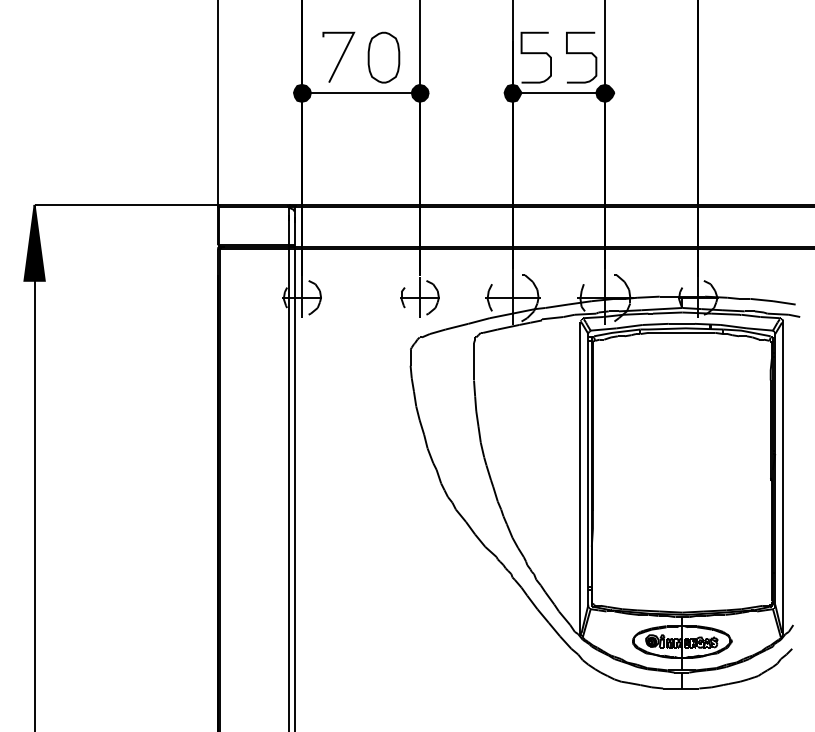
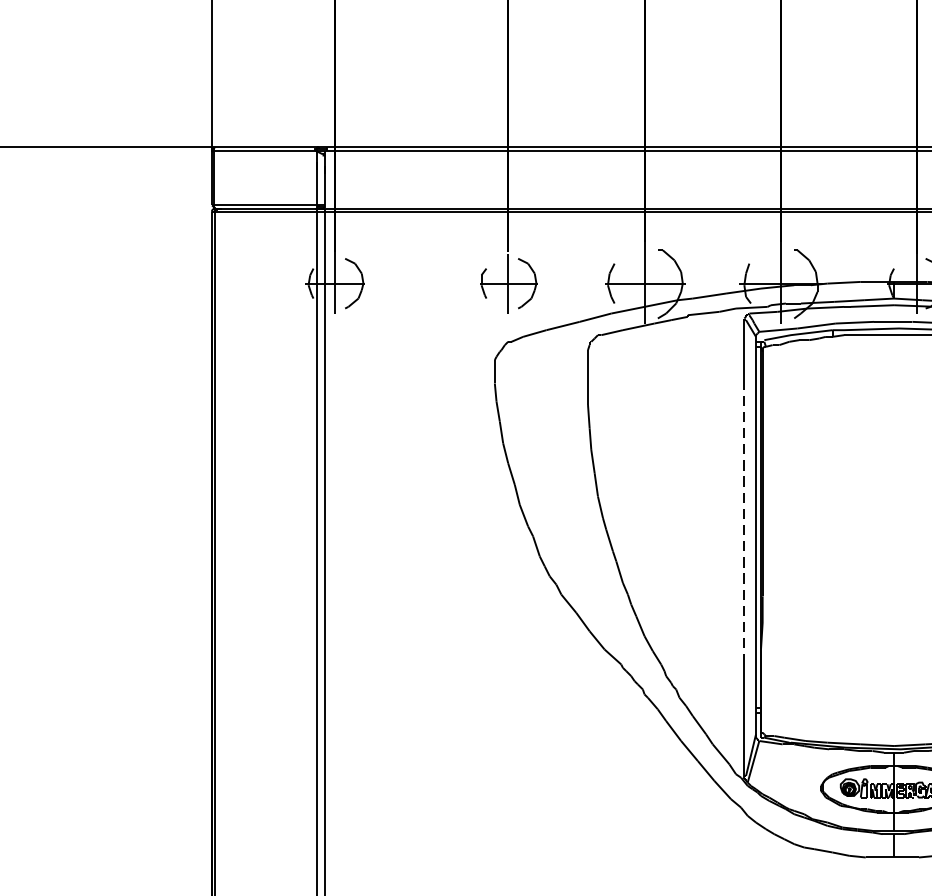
line: (580, 461) -> (744, 524), solid -> dashed

